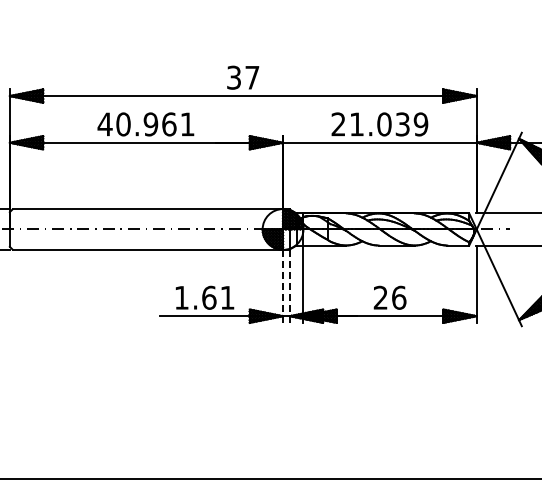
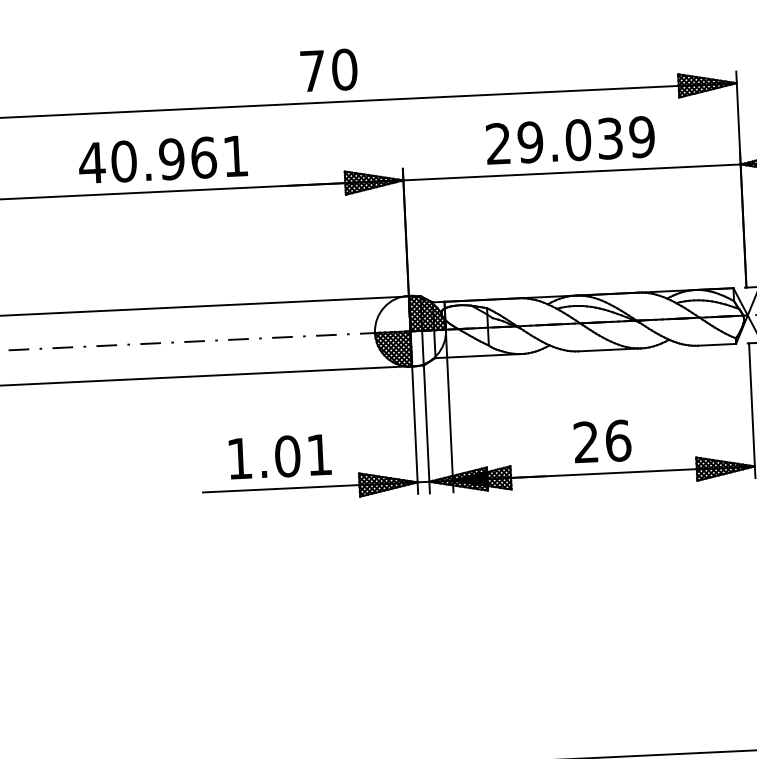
text: (243, 77) -> (329, 69), 37 -> 70
text: (356, 124) -> (529, 142), 21.039 -> 29.039
line: (283, 286) -> (415, 430), dashed -> solid
line: (289, 286) -> (426, 430), dashed -> solid
text: (209, 297) -> (288, 455), 1.61 -> 1.01

